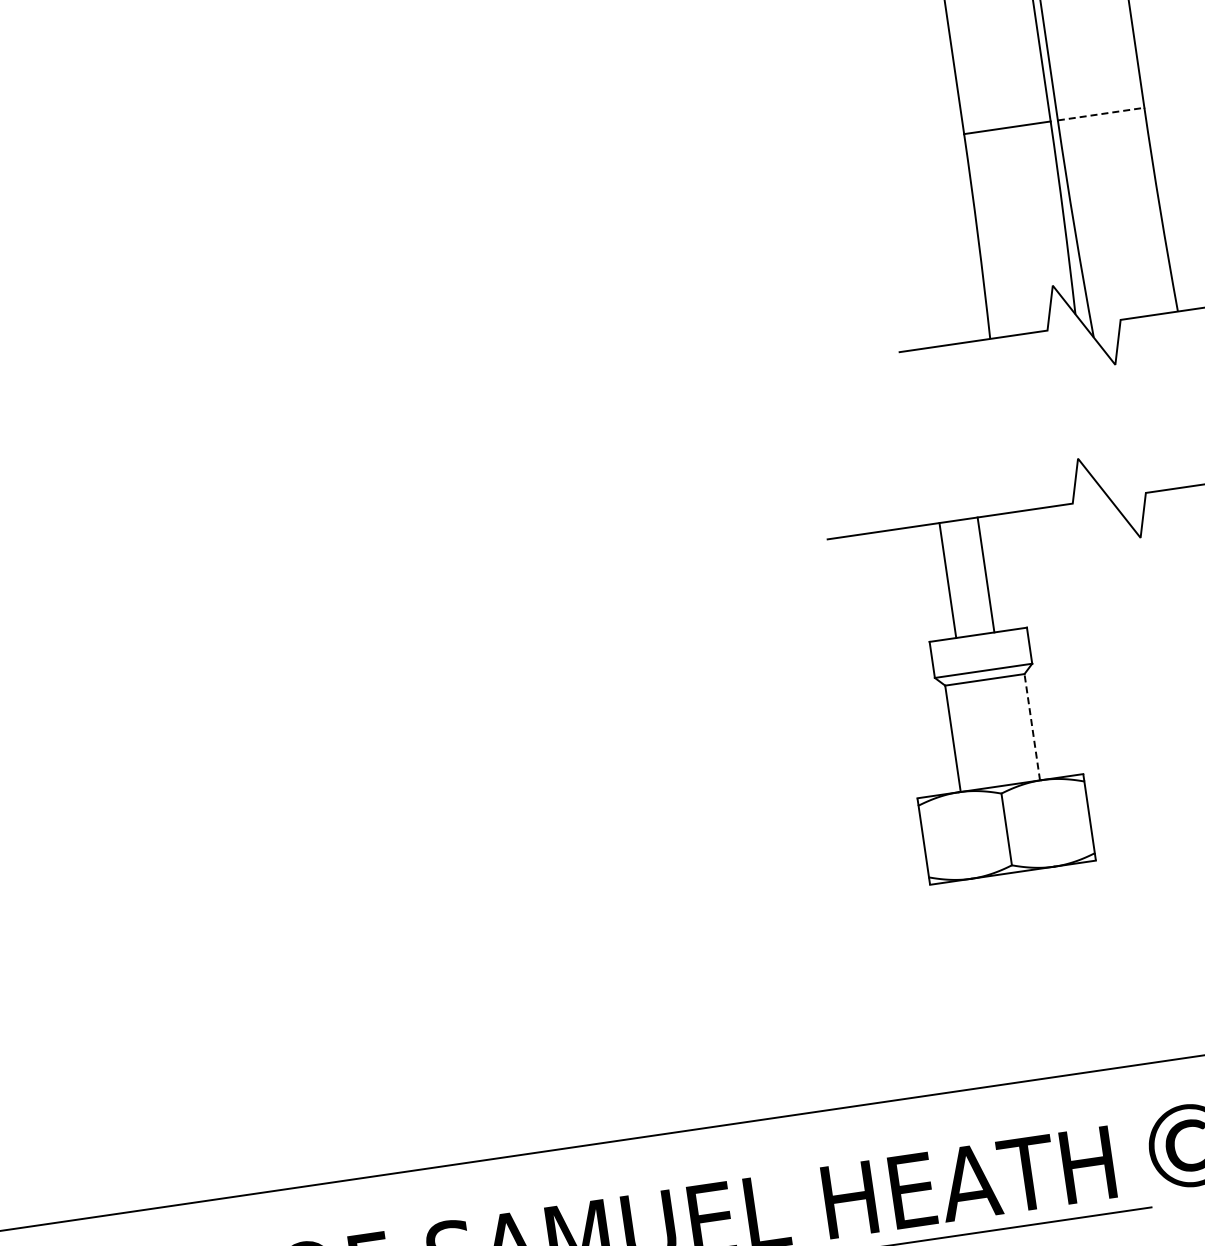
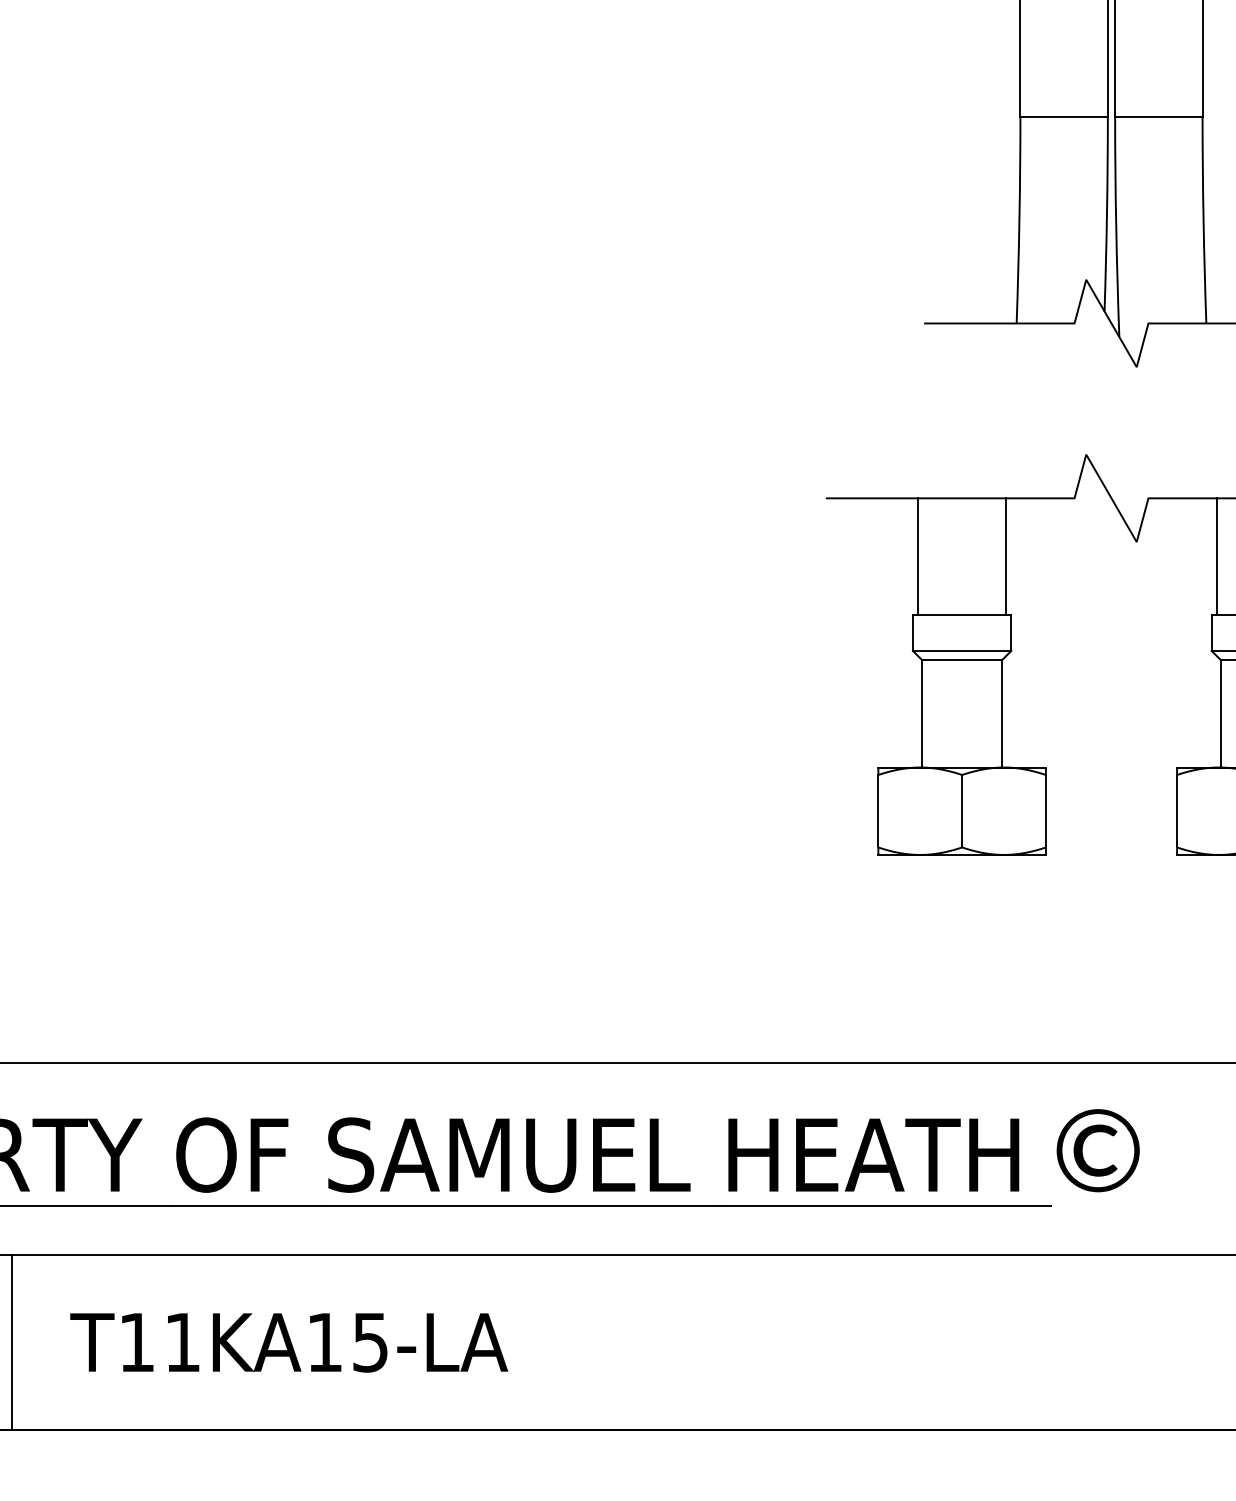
line: (1100, 114) -> (1158, 117), dashed -> solid
line: (986, 575) -> (918, 556), moved
line: (947, 580) -> (1005, 556), moved
line: (1032, 726) -> (1002, 713), dashed -> solid

